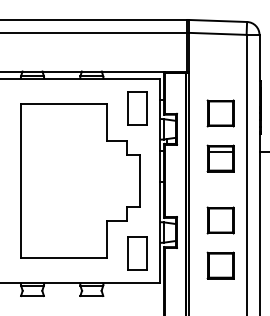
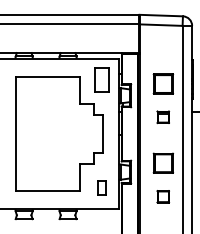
part: (219, 157) -> (162, 116), size x0.6
part: (137, 253) -> (101, 187), size x0.6
part: (219, 265) -> (162, 196), size x0.6

